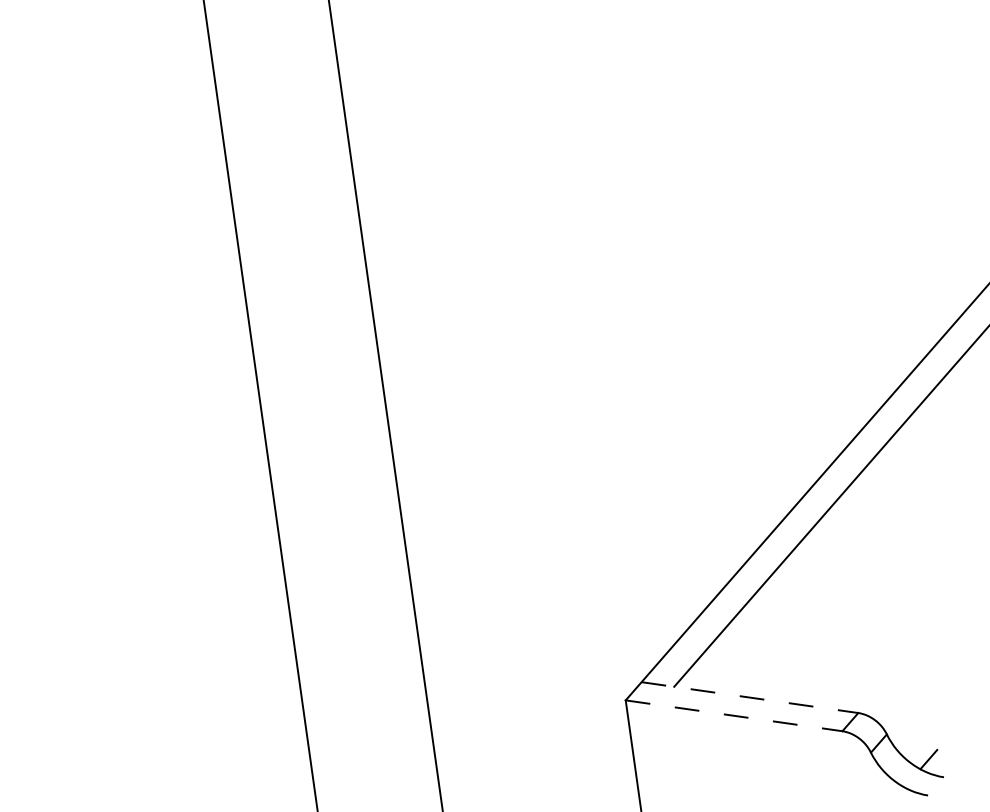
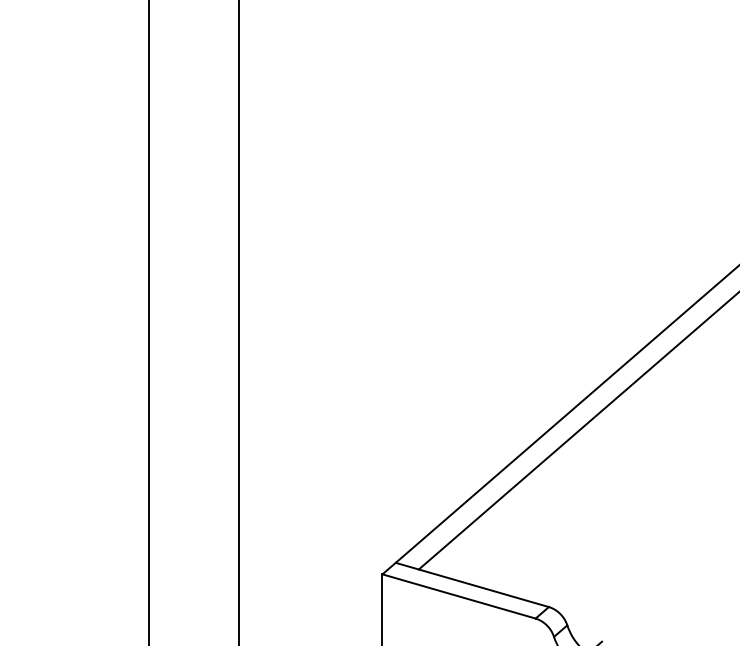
line: (750, 696) -> (472, 584), dashed -> solid
line: (734, 715) -> (459, 596), dashed -> solid

